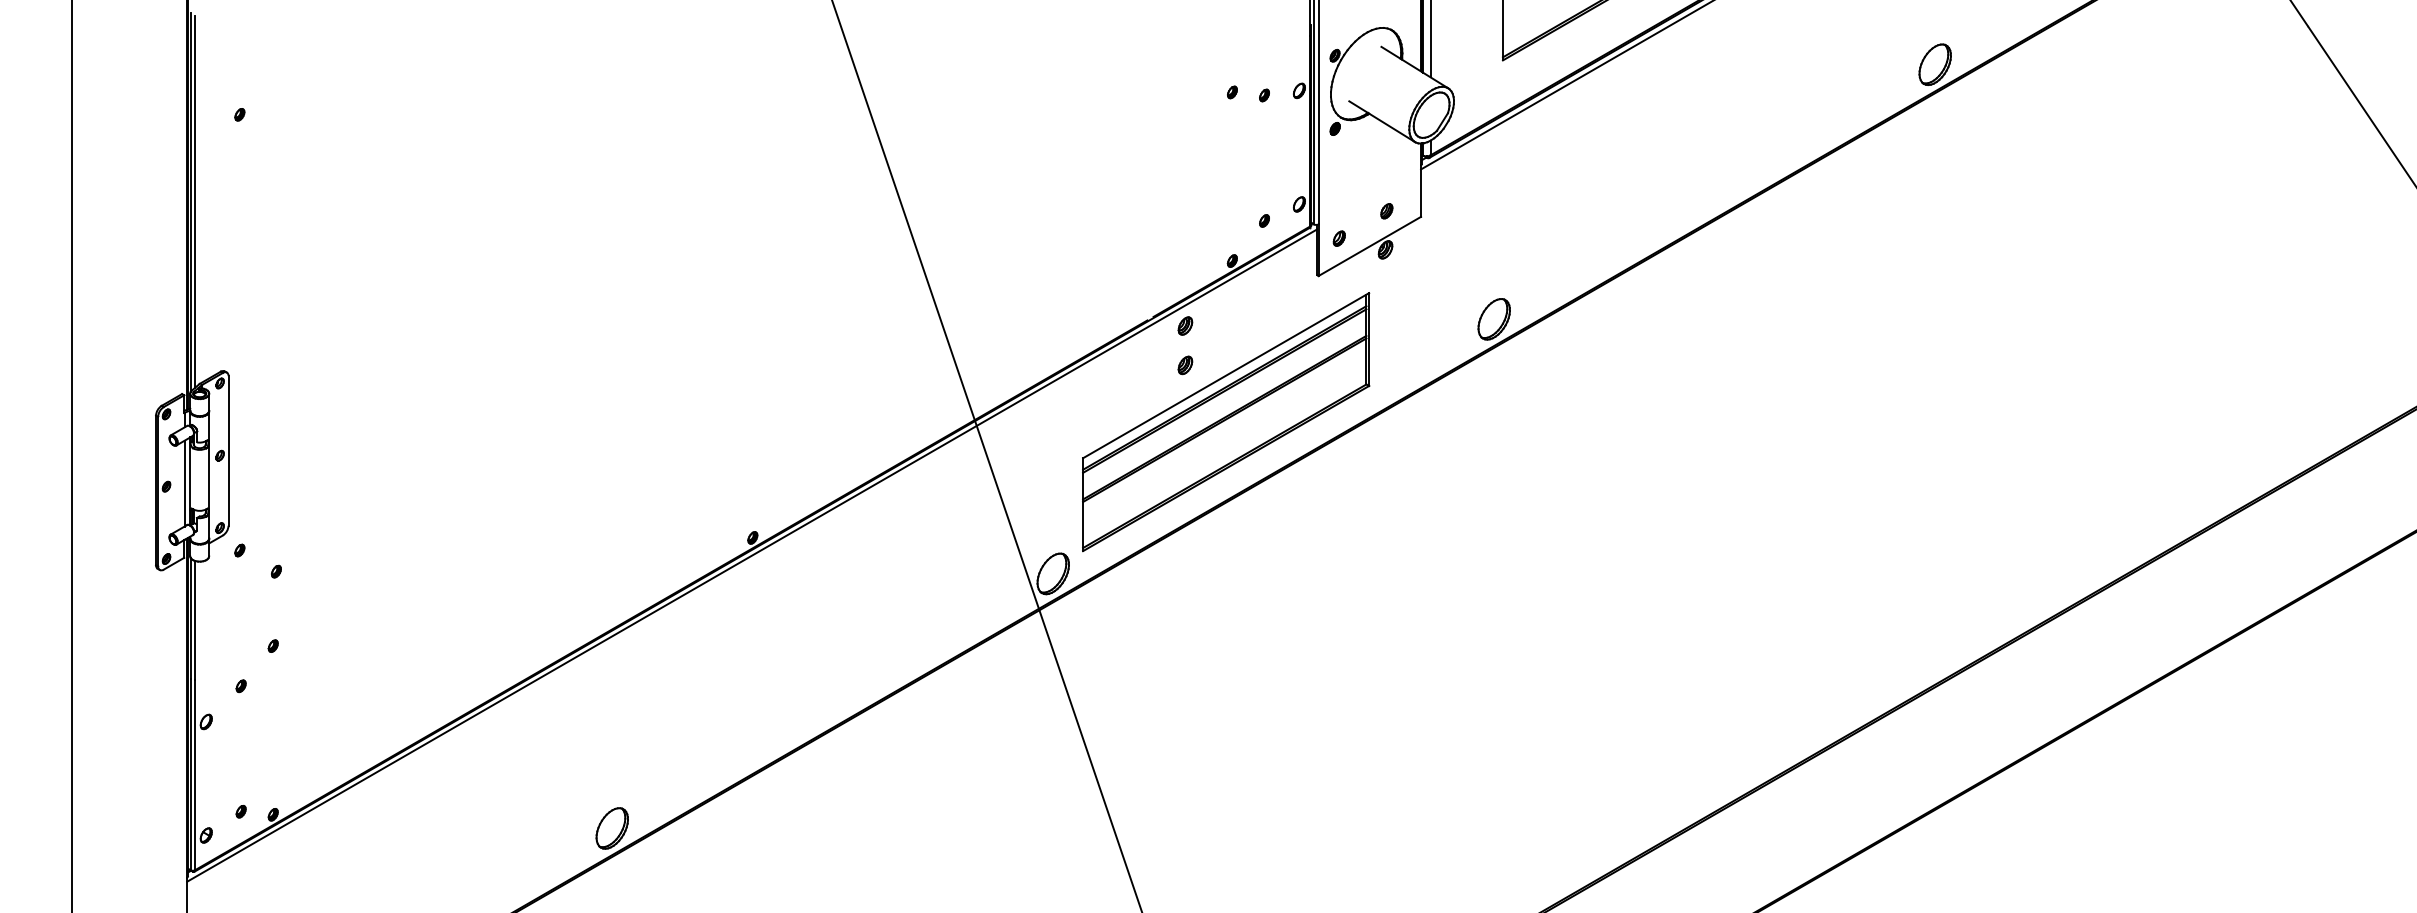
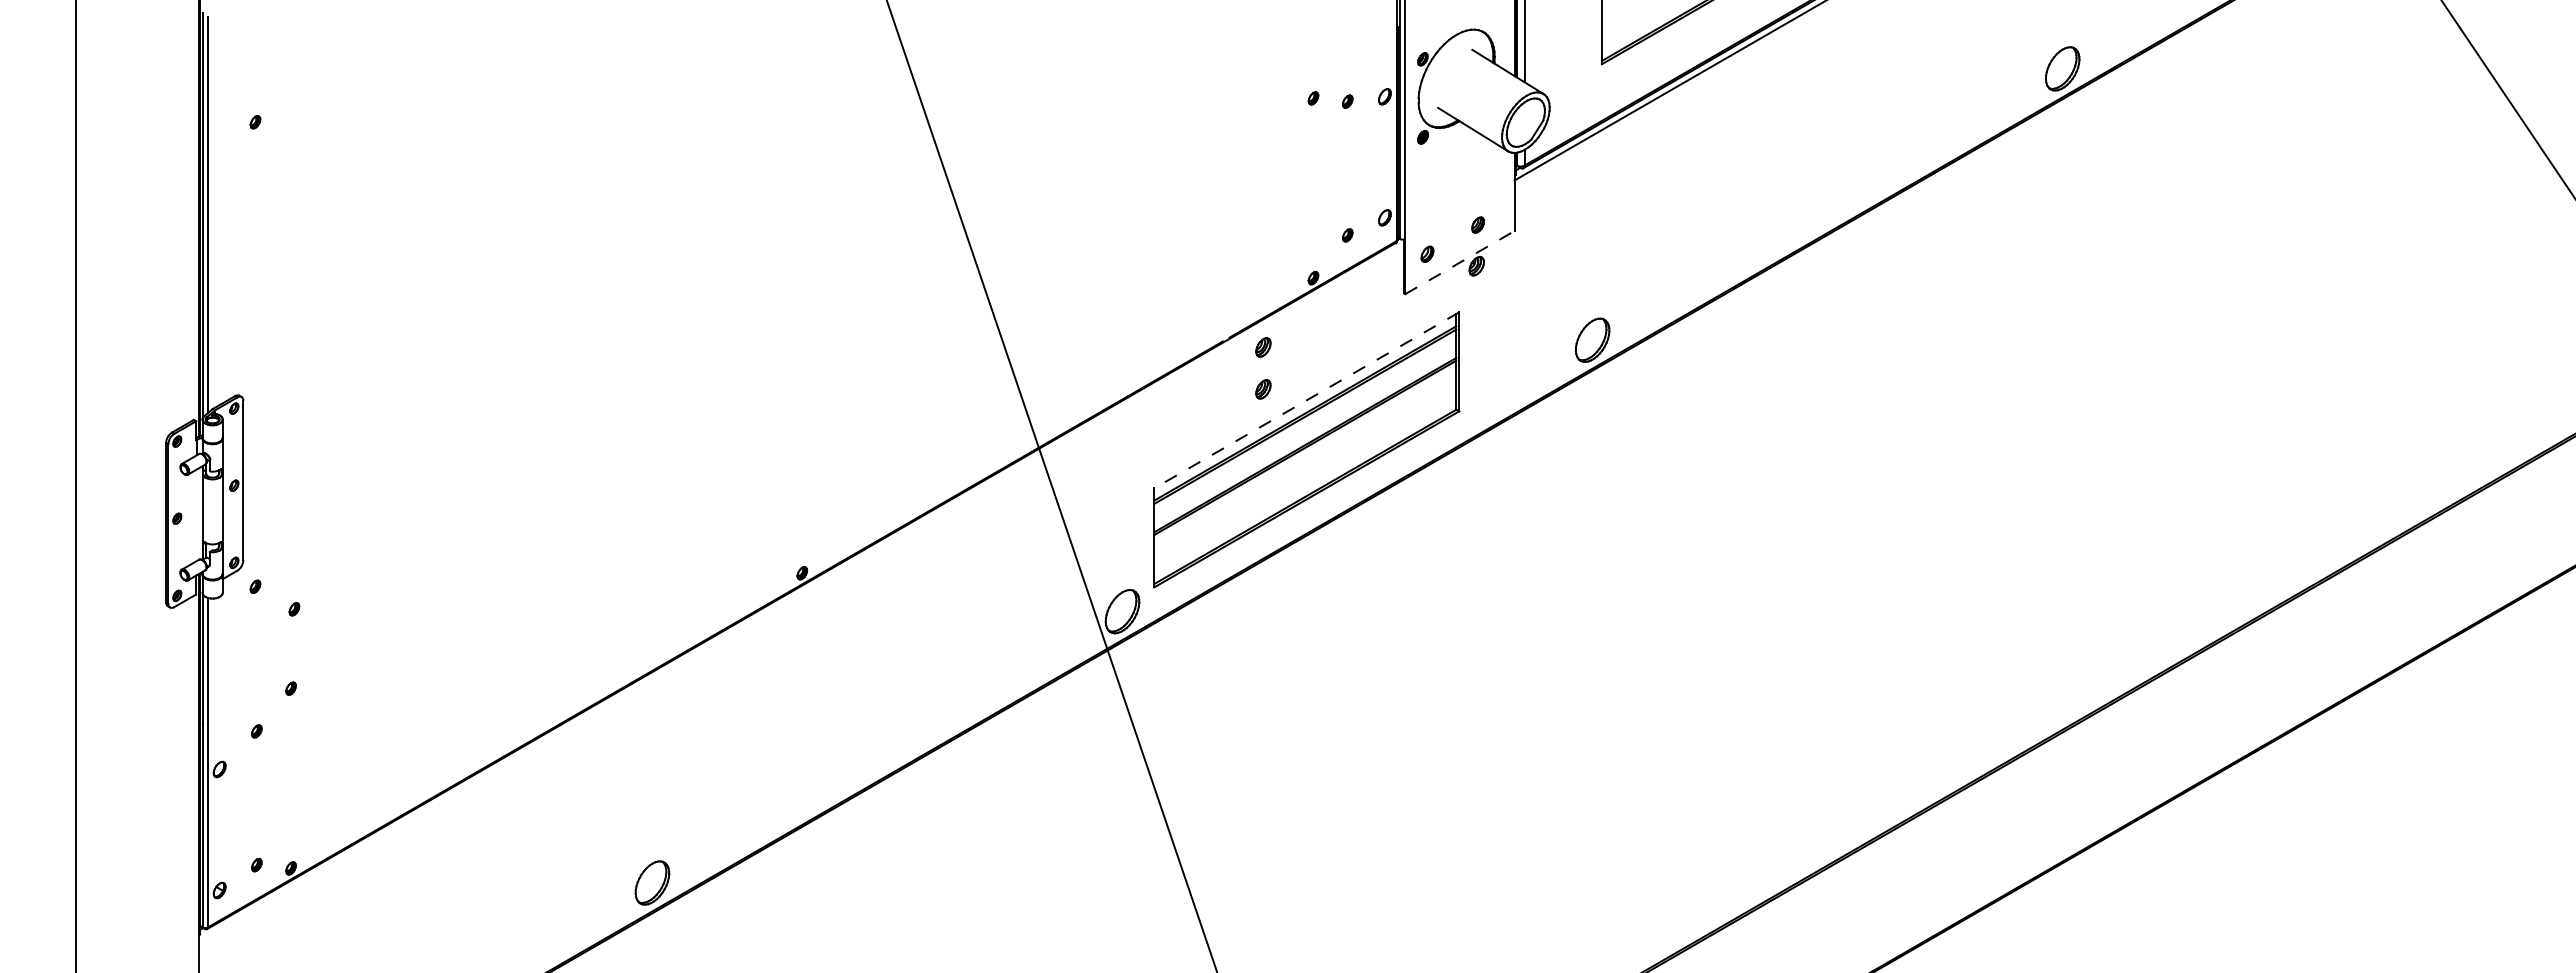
line: (1370, 246) -> (1460, 262), solid -> dashed
line: (1225, 375) -> (1306, 400), solid -> dashed
line: (184, 483) -> (196, 515), removed
line: (752, 555) -> (801, 591), removed

